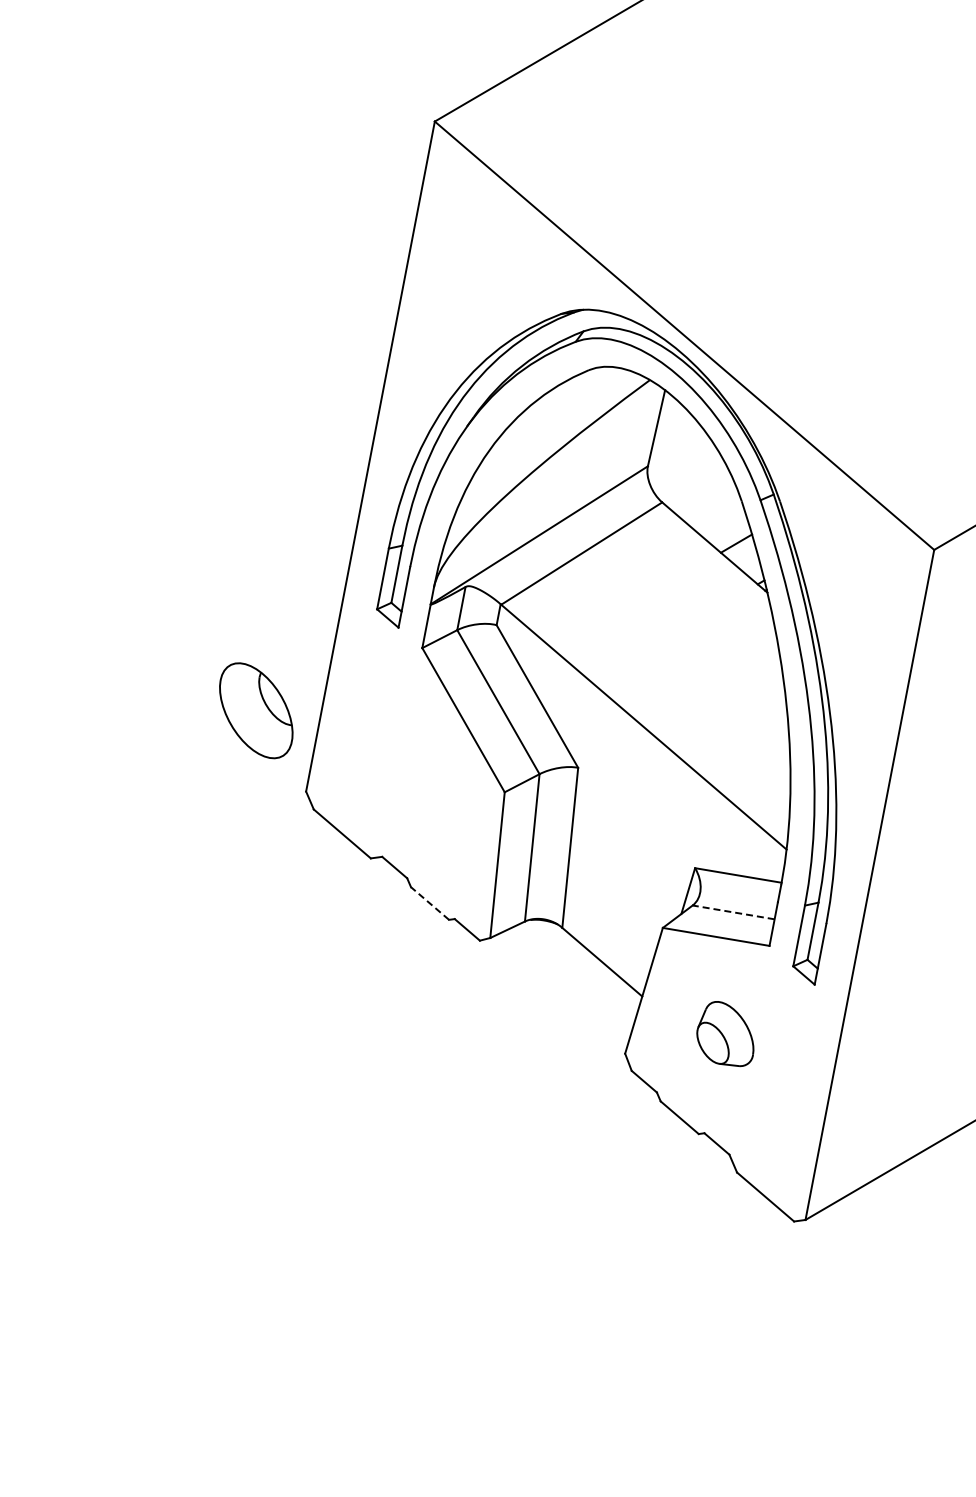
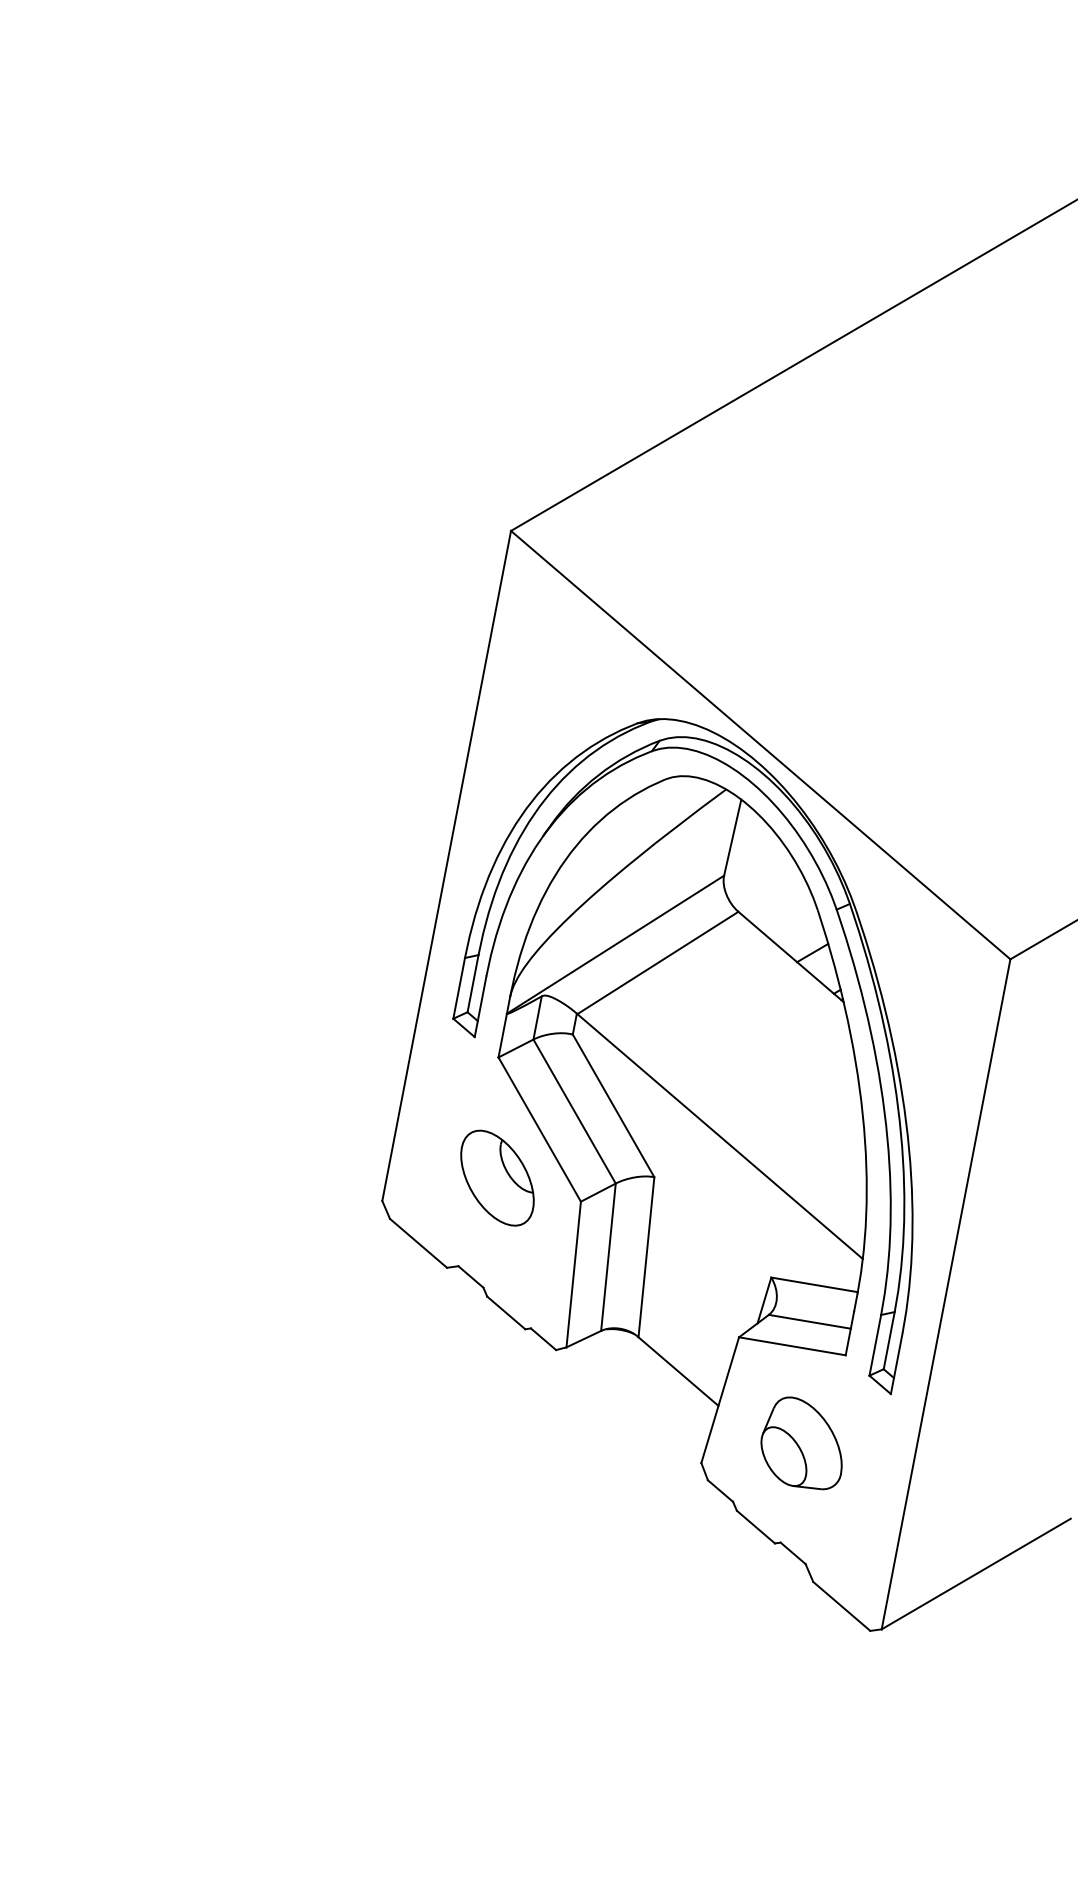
part: (256, 710) -> (497, 1177), moved
line: (429, 903) -> (505, 1312), dashed -> solid
line: (733, 912) -> (809, 1321), dashed -> solid
part: (725, 1034) -> (801, 1443), size x1.43

